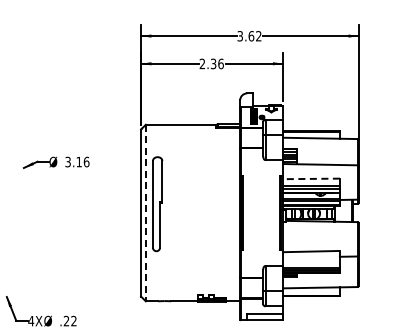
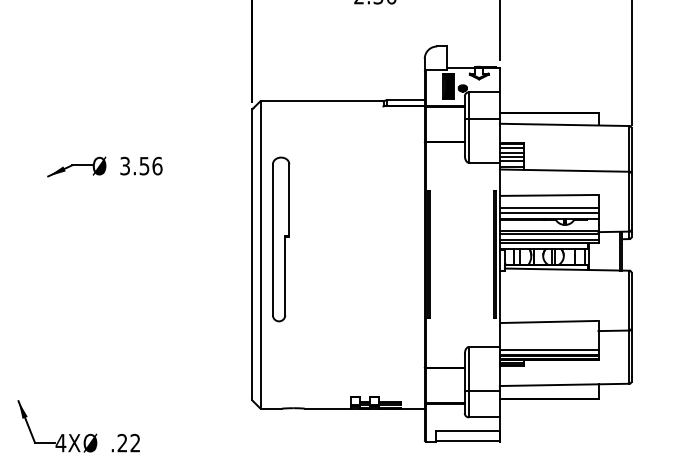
text: (78, 162) -> (143, 166), 3.16 -> 3.56
line: (310, 178) -> (547, 194), dashed -> solid
line: (145, 213) -> (259, 255), dashed -> solid

